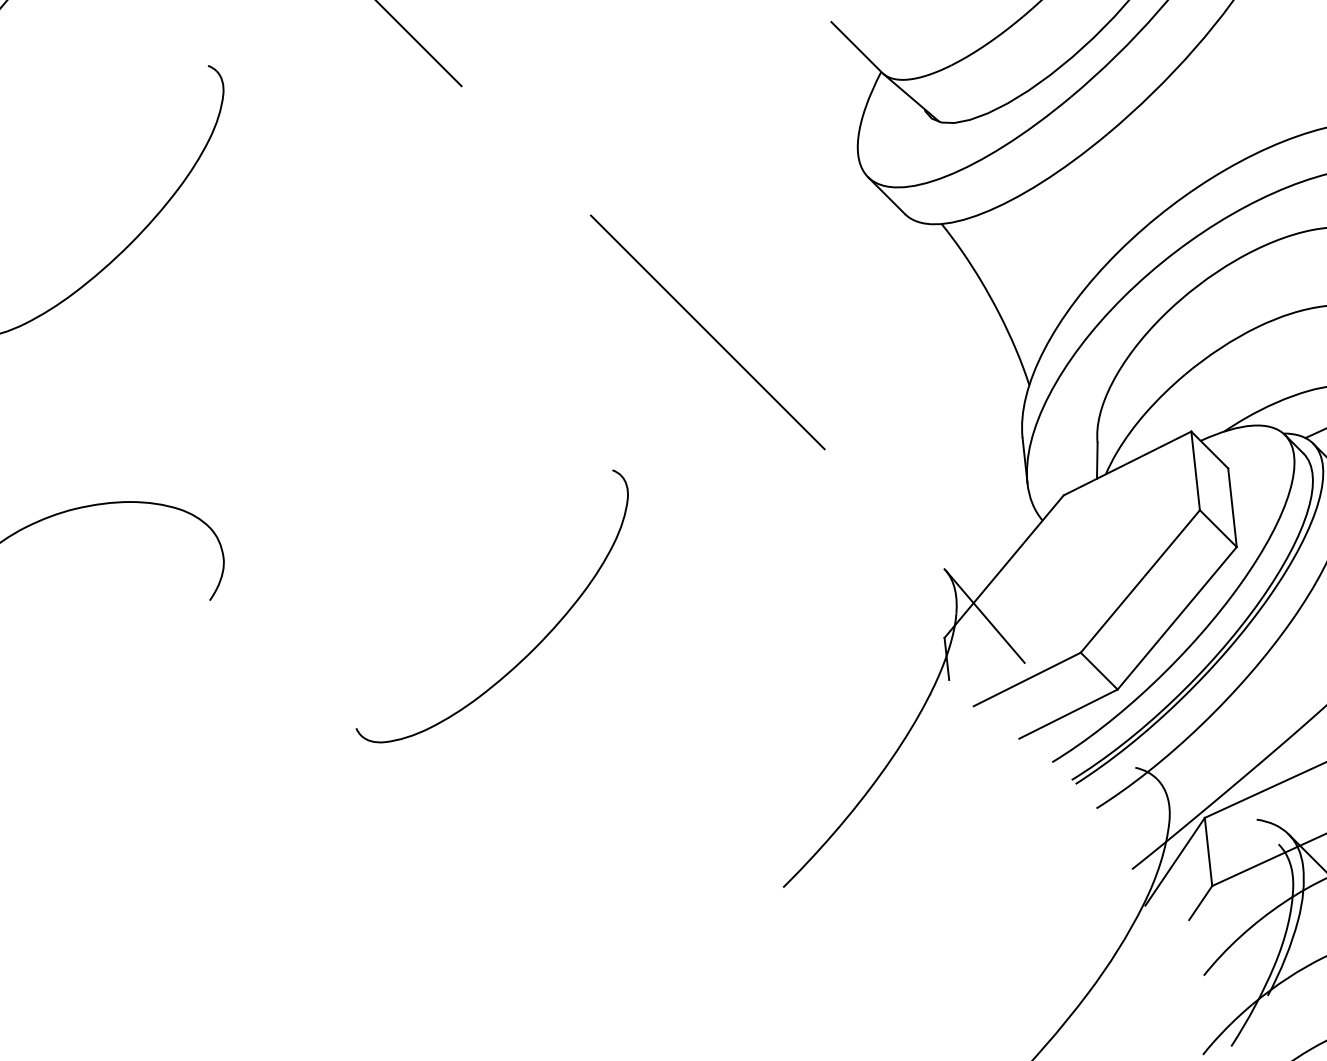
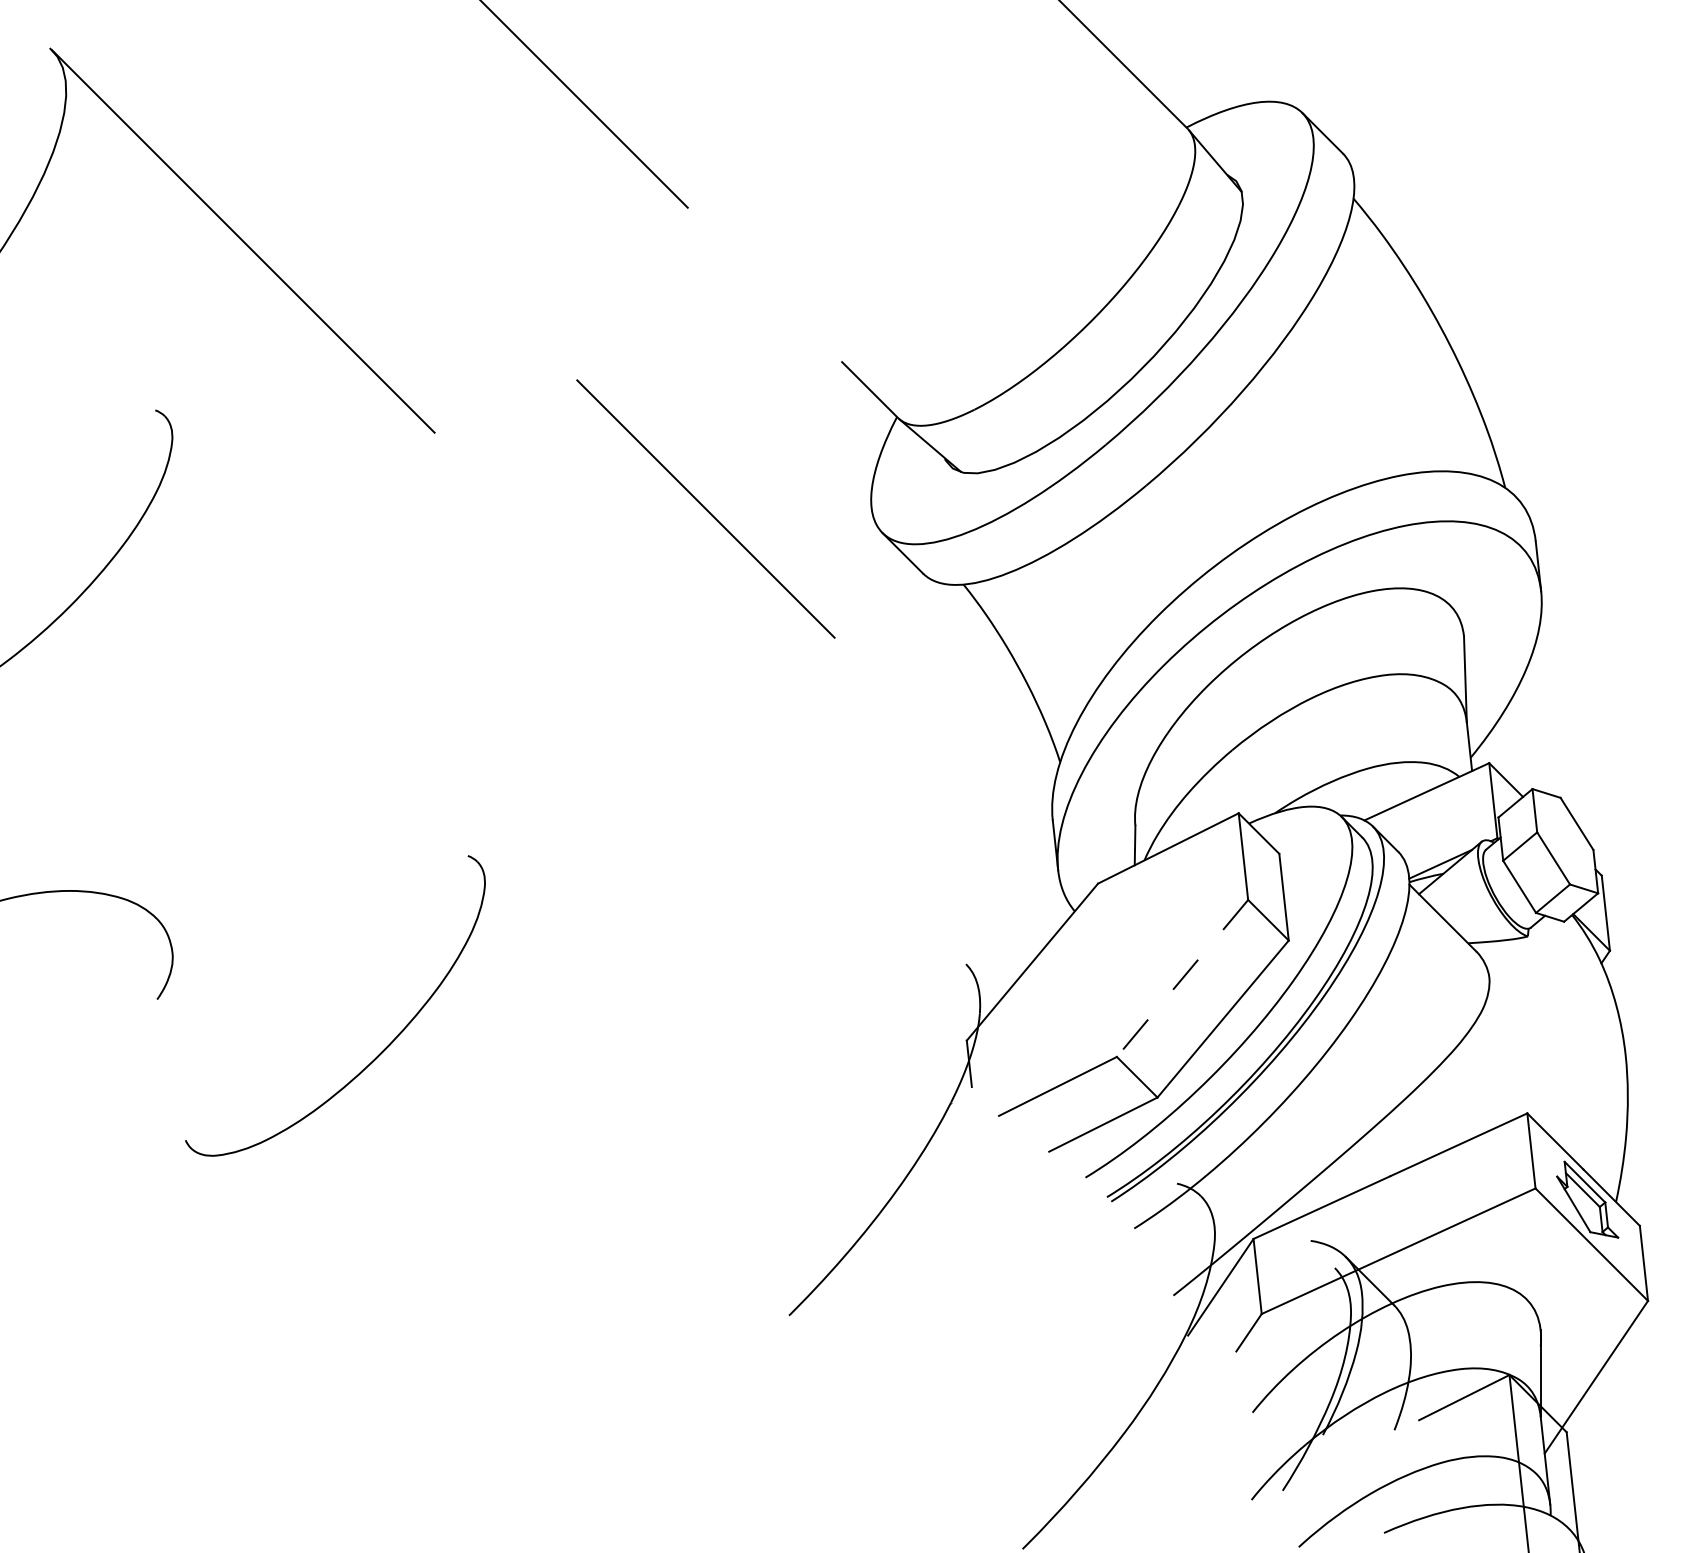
line: (707, 331) -> (705, 508), moved
line: (1140, 581) -> (1182, 978), solid -> dashed
line: (985, 616) -> (1011, 1017), removed
part: (534, 647) -> (381, 1051), moved

